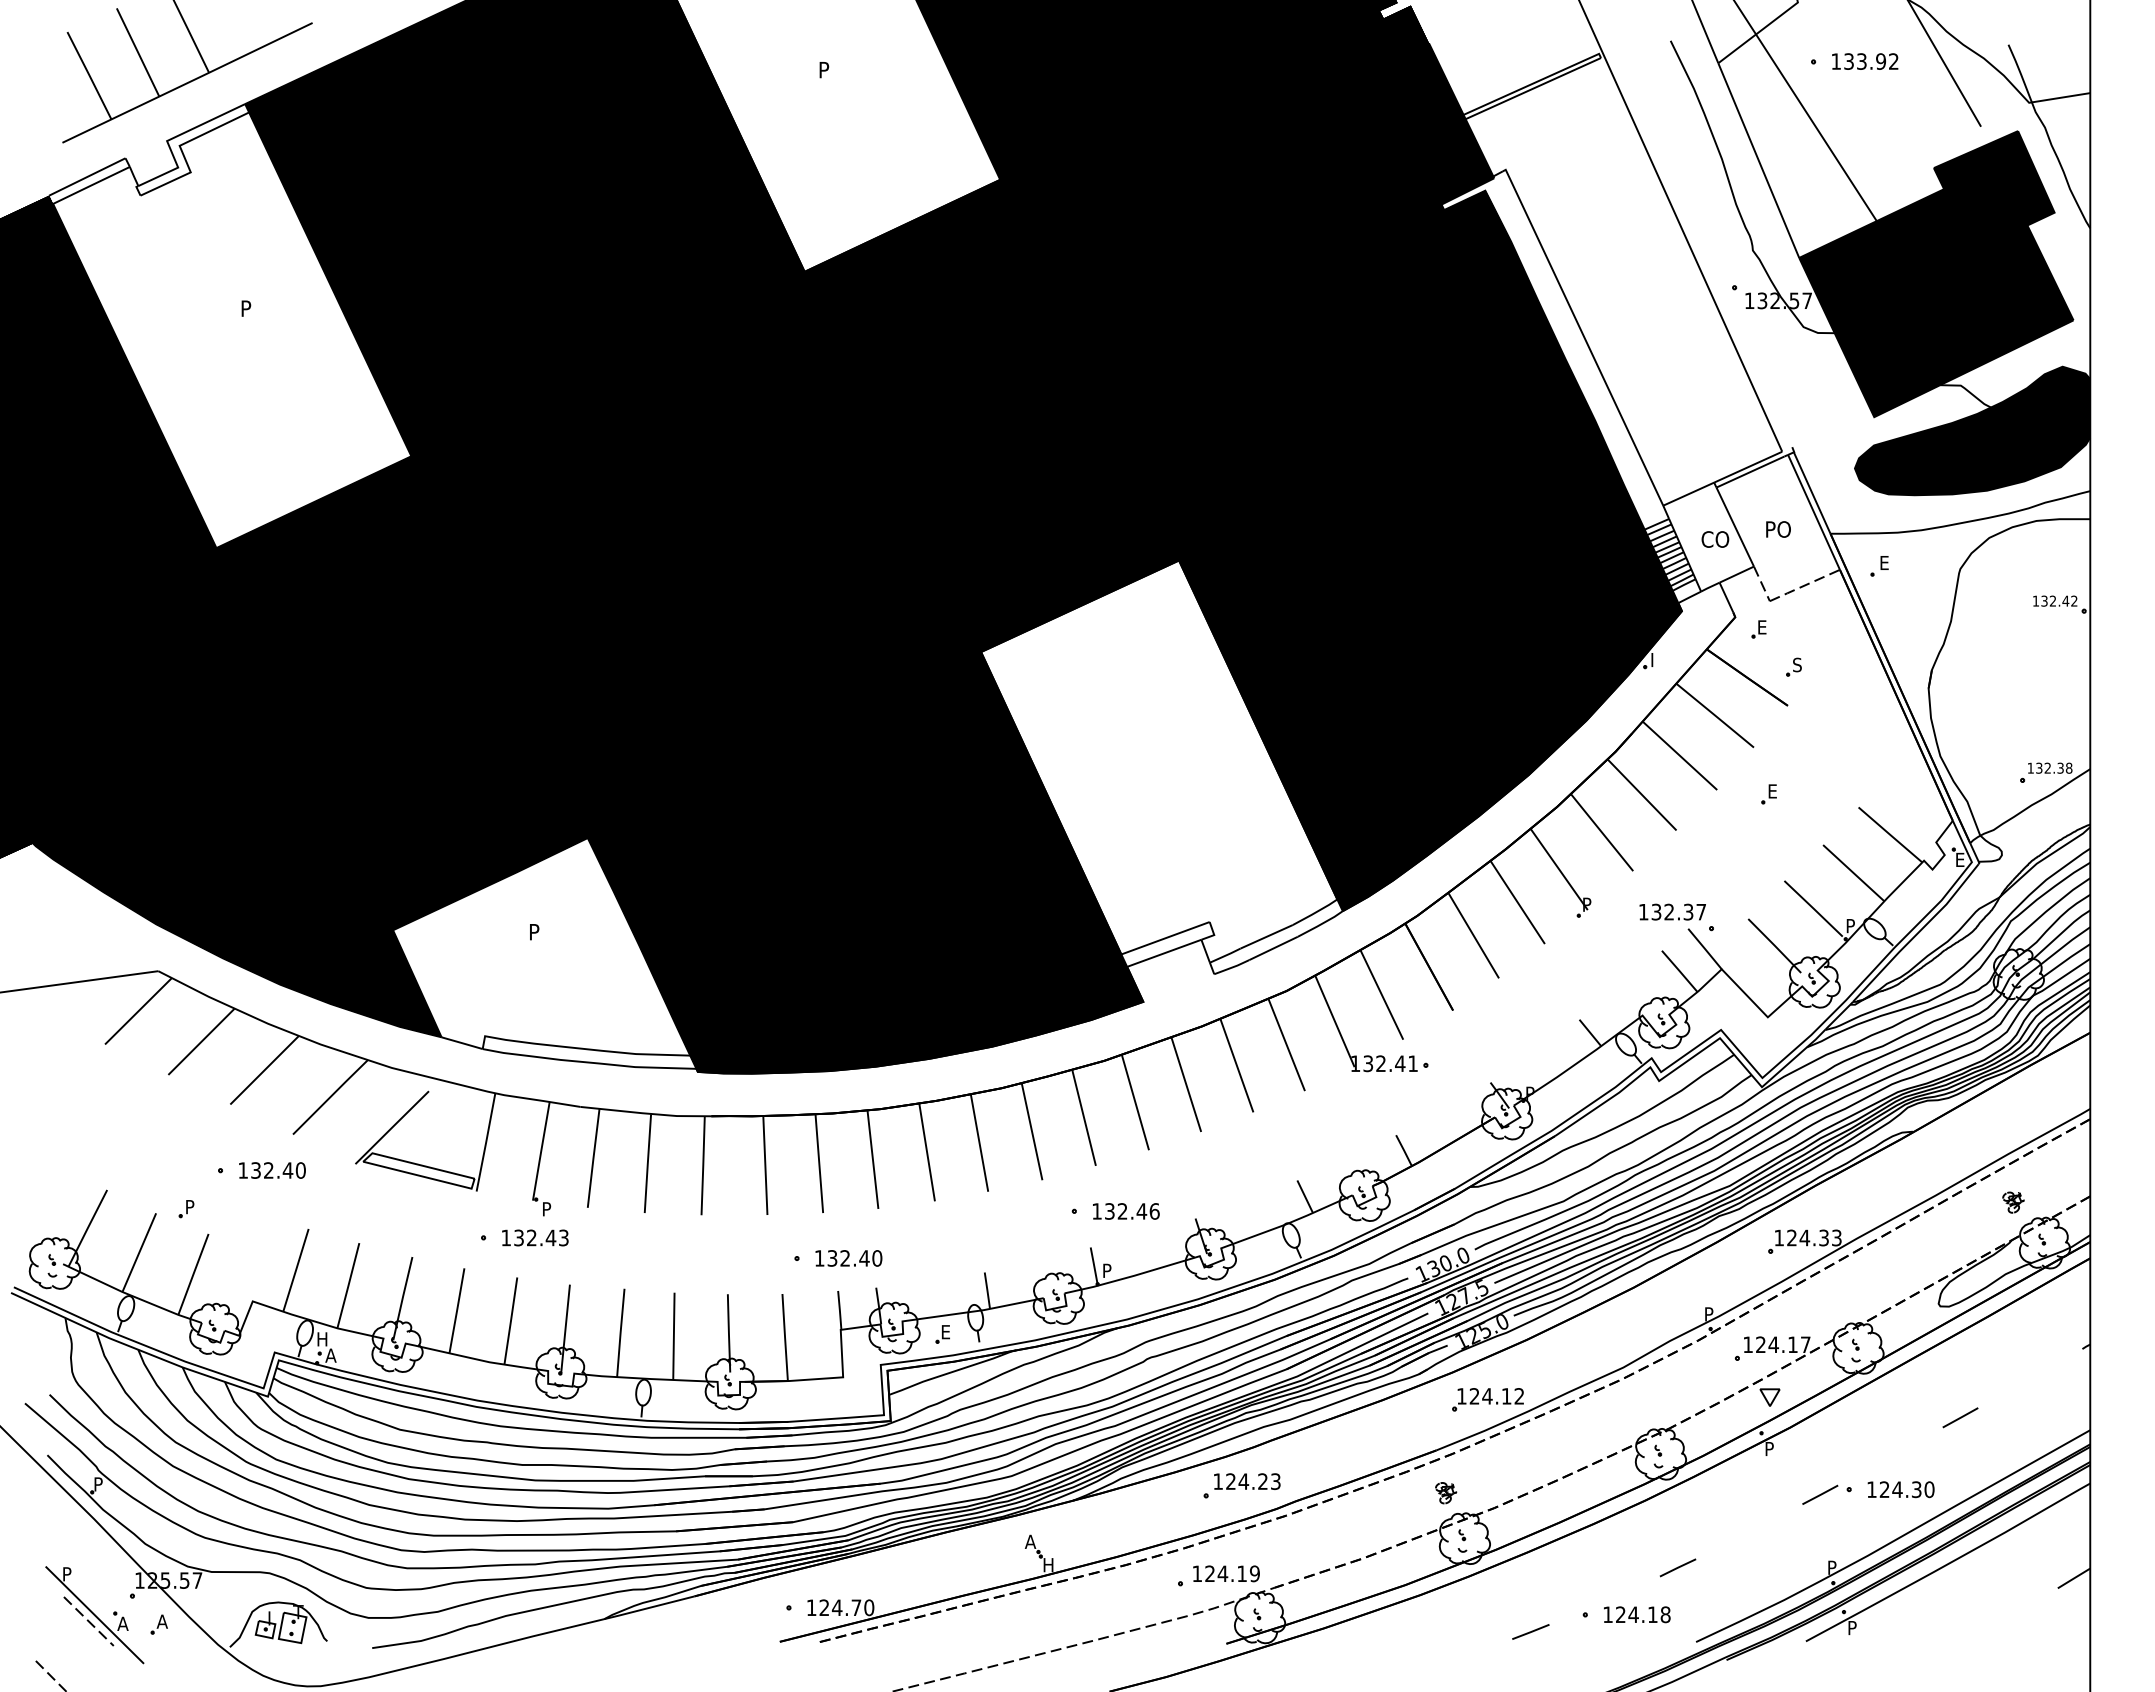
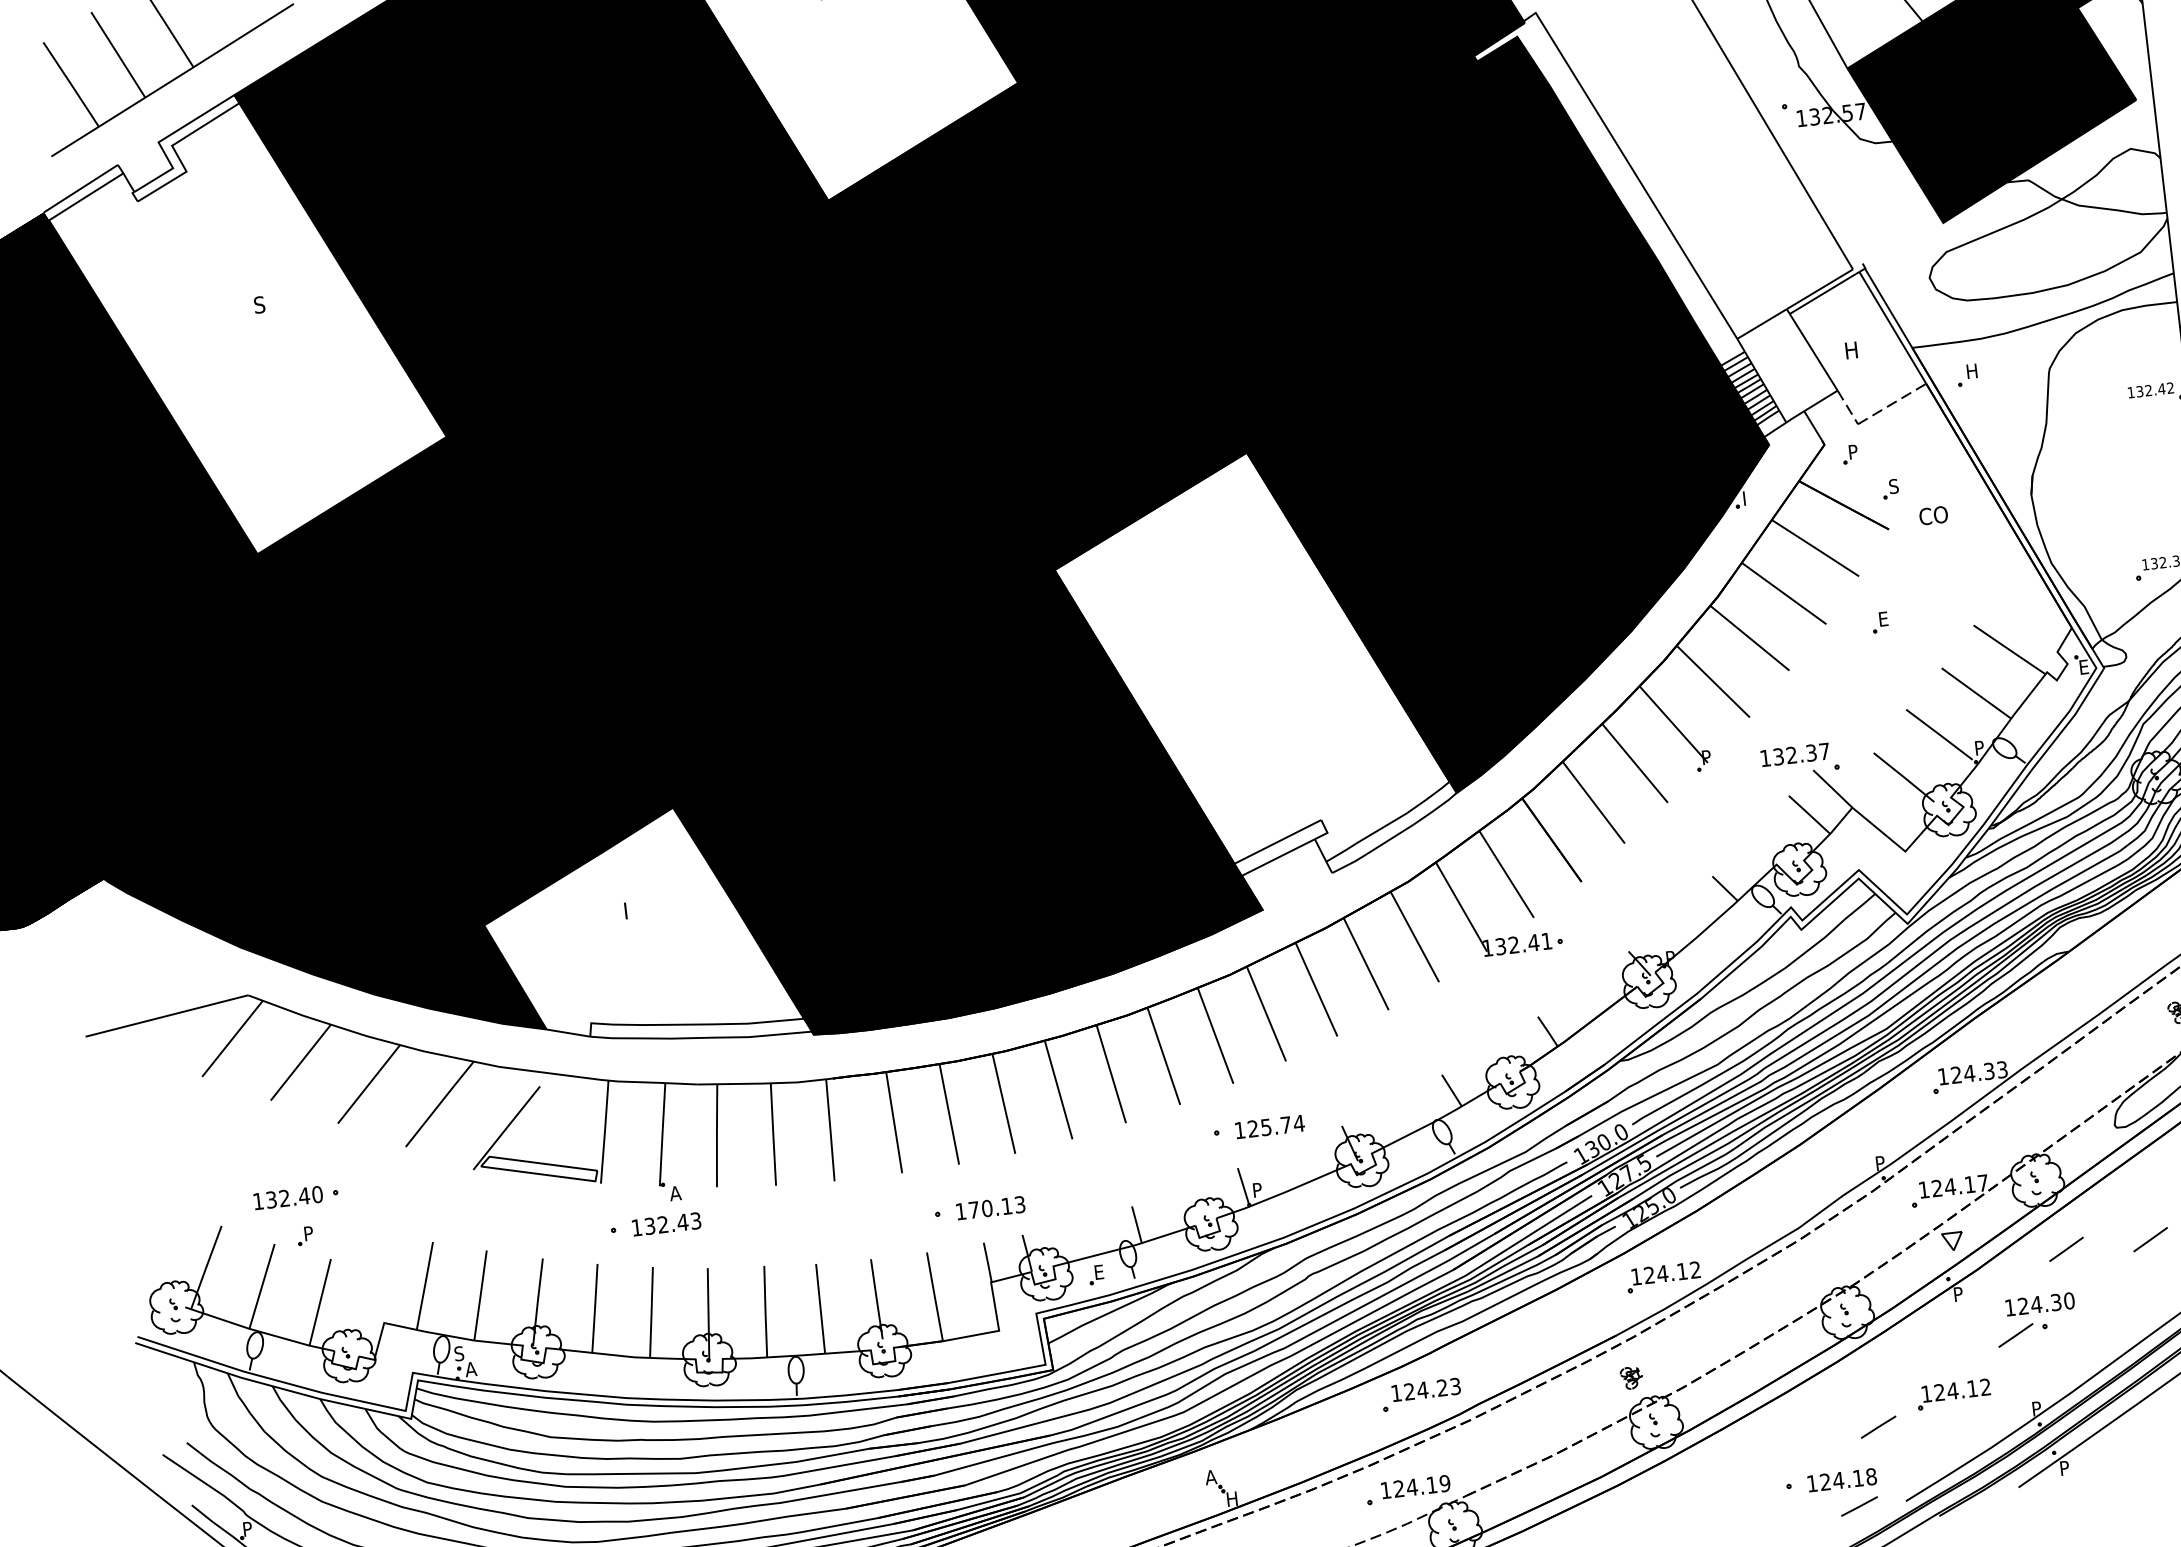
text: (246, 308) -> (259, 304), P -> S
fill: (1972, 430) -> (2045, 225), removed
text: (1779, 529) -> (1859, 349), PO -> H
text: (1715, 539) -> (1933, 515), moved
text: (1886, 562) -> (1973, 370), E -> H
text: (1763, 627) -> (1854, 452), E -> P
text: (535, 928) -> (630, 906), P -> I
text: (272, 1170) -> (288, 1197), moved
text: (546, 1209) -> (674, 1193), P -> A
text: (1132, 1211) -> (1276, 1126), 132.46 -> 125.74
text: (854, 1258) -> (996, 1207), 132.40 -> 170.13
text: (322, 1339) -> (460, 1353), H -> S
line: (1878, 1417) -> (2066, 1249), added
text: (1900, 1489) -> (2039, 1304), moved
part: (1753, 1544) -> (1953, 1394), added
line: (1530, 1631) -> (1859, 1506), moved

